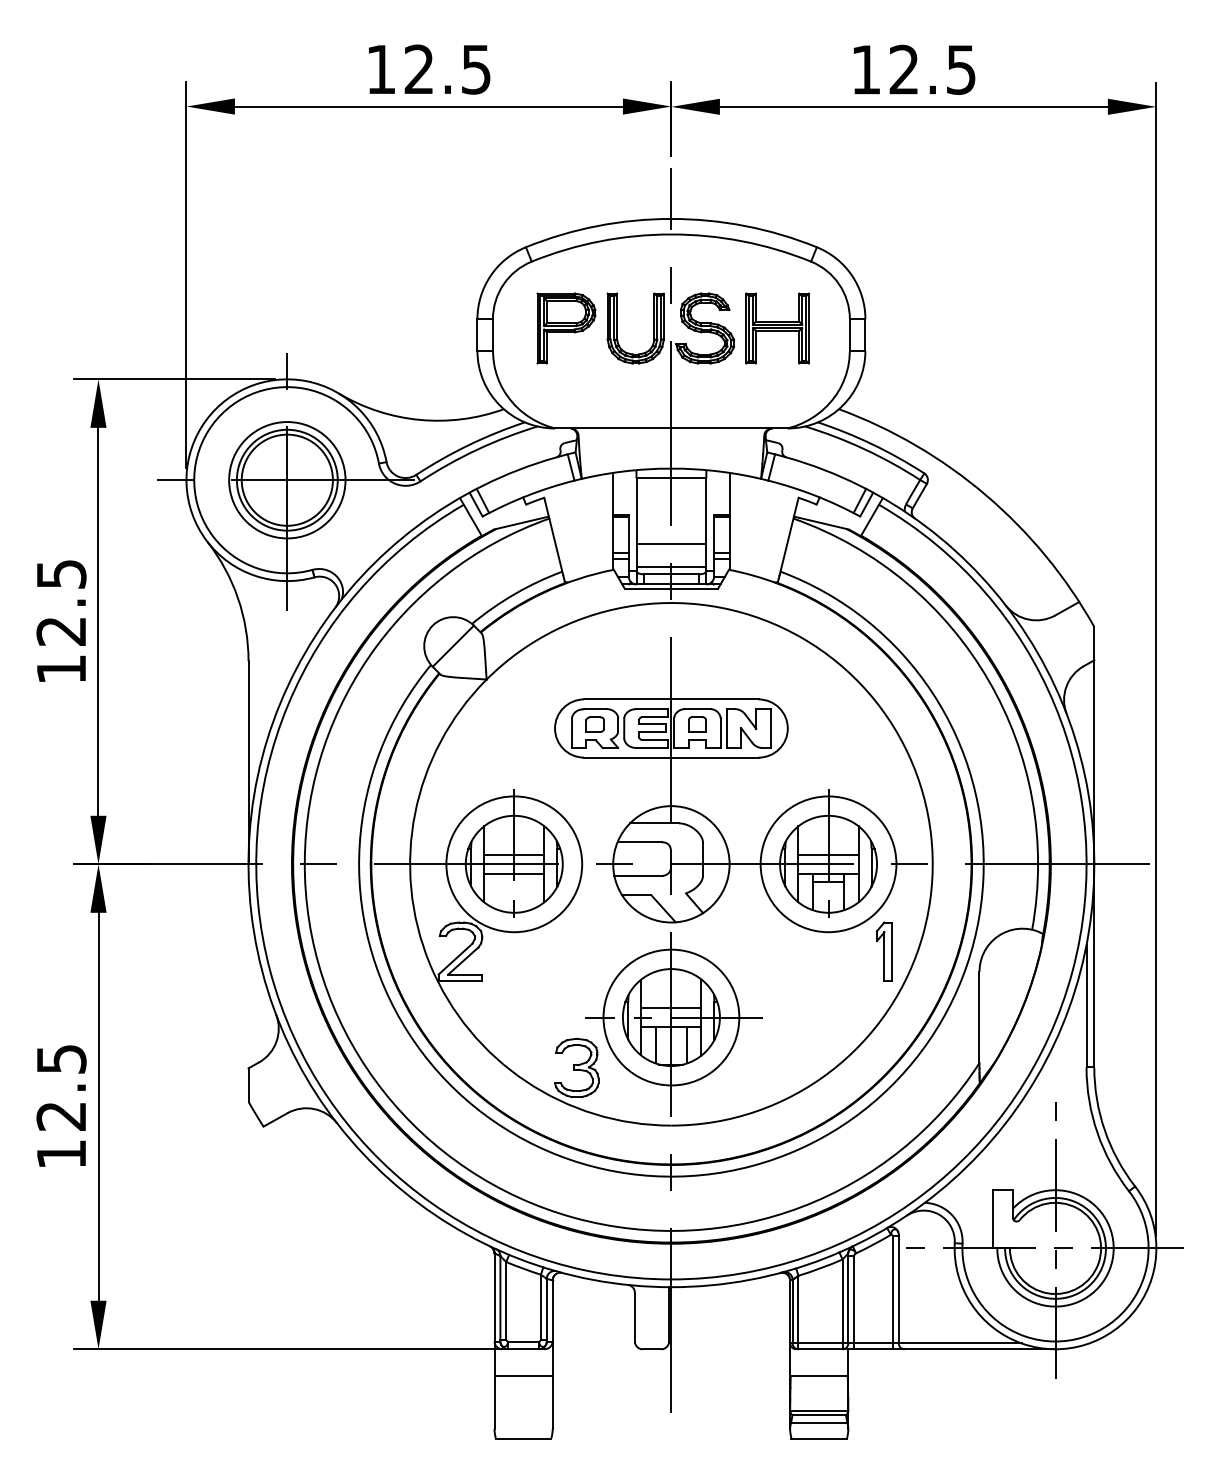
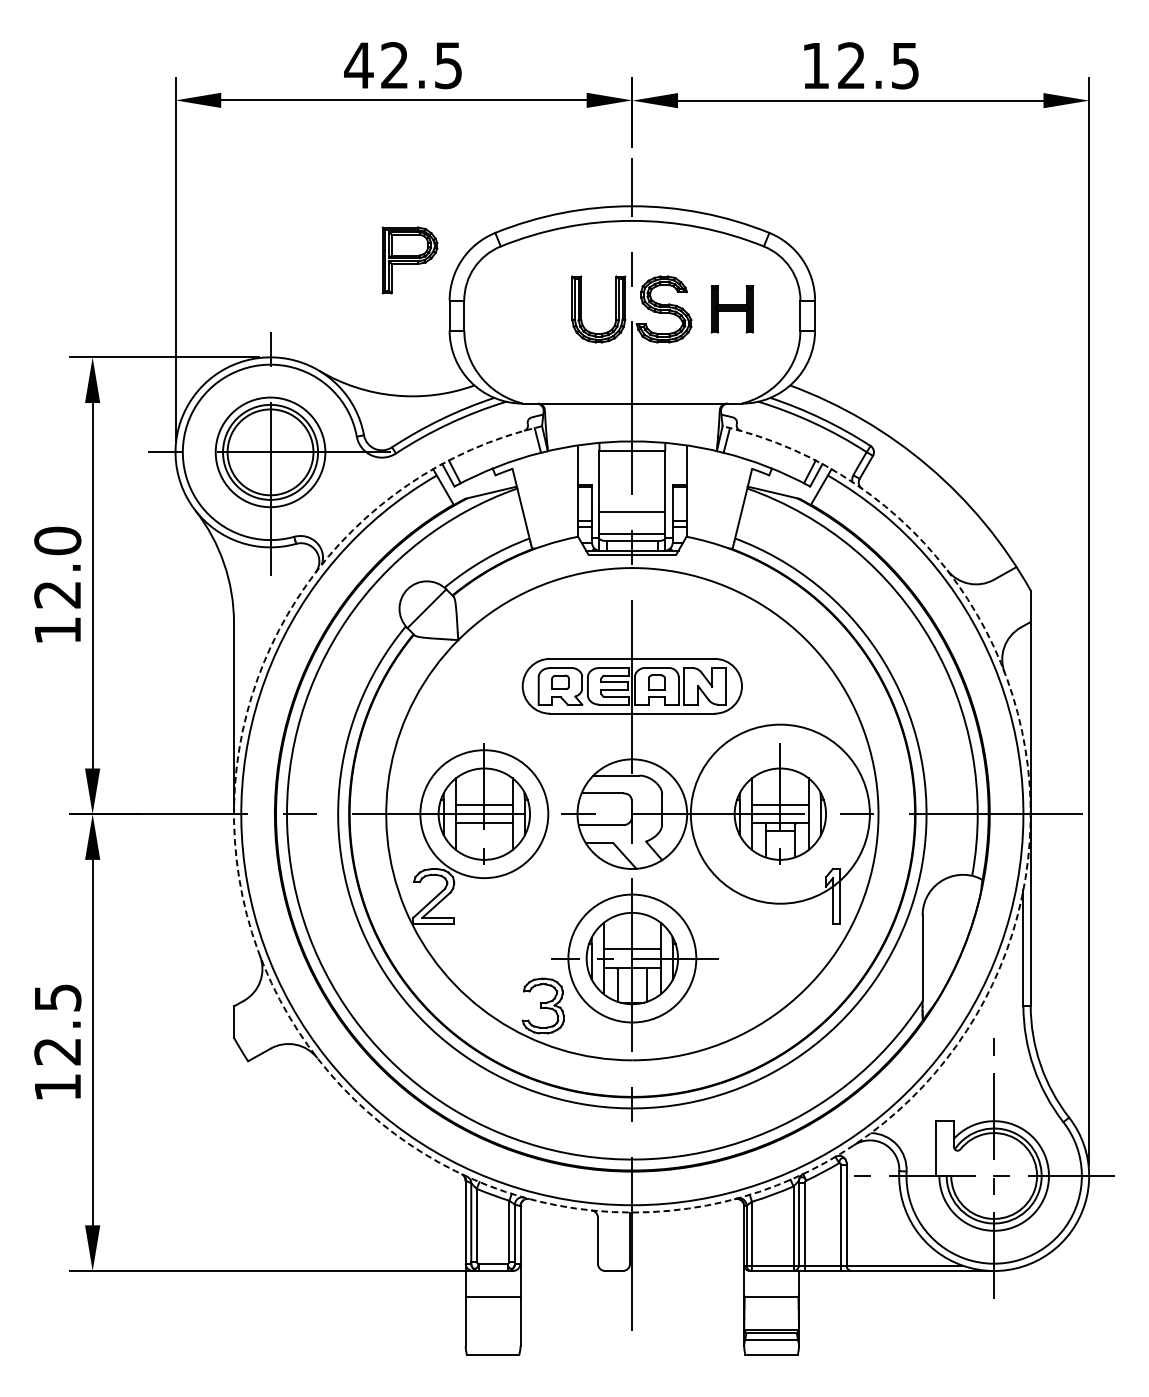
text: (380, 69) -> (358, 65), 12.5 -> 42.5
part: (566, 328) -> (410, 260), moved
part: (777, 328) -> (732, 309), size x0.7
text: (61, 574) -> (57, 541), 12.5 -> 12.0
circle: (828, 864) -> (780, 814), size x1.4
arc: (671, 1287) -> (632, 1212), solid -> dashed

